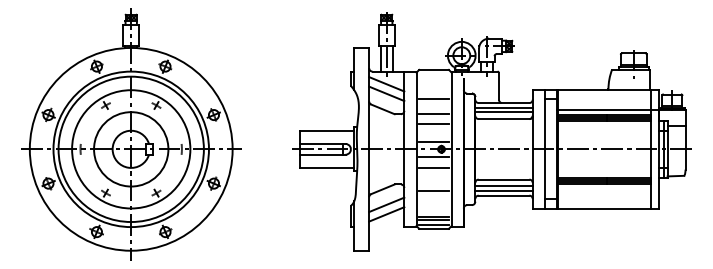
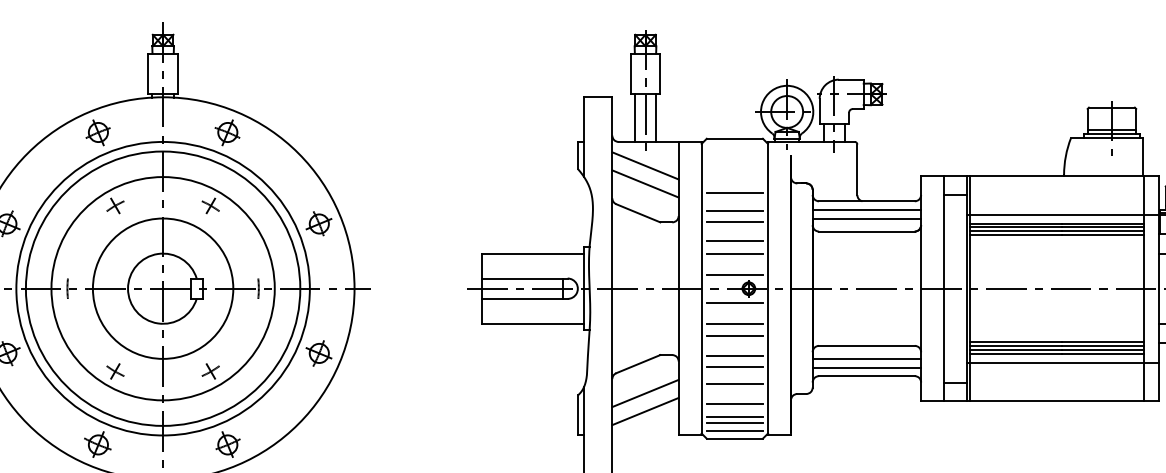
line: (433, 107) -> (733, 209), added
line: (433, 130) -> (733, 253), added
line: (433, 174) -> (733, 336), added
line: (433, 184) -> (733, 355), added
line: (607, 188) -> (1062, 362), added
line: (433, 200) -> (733, 385), added
line: (433, 210) -> (733, 404), added

